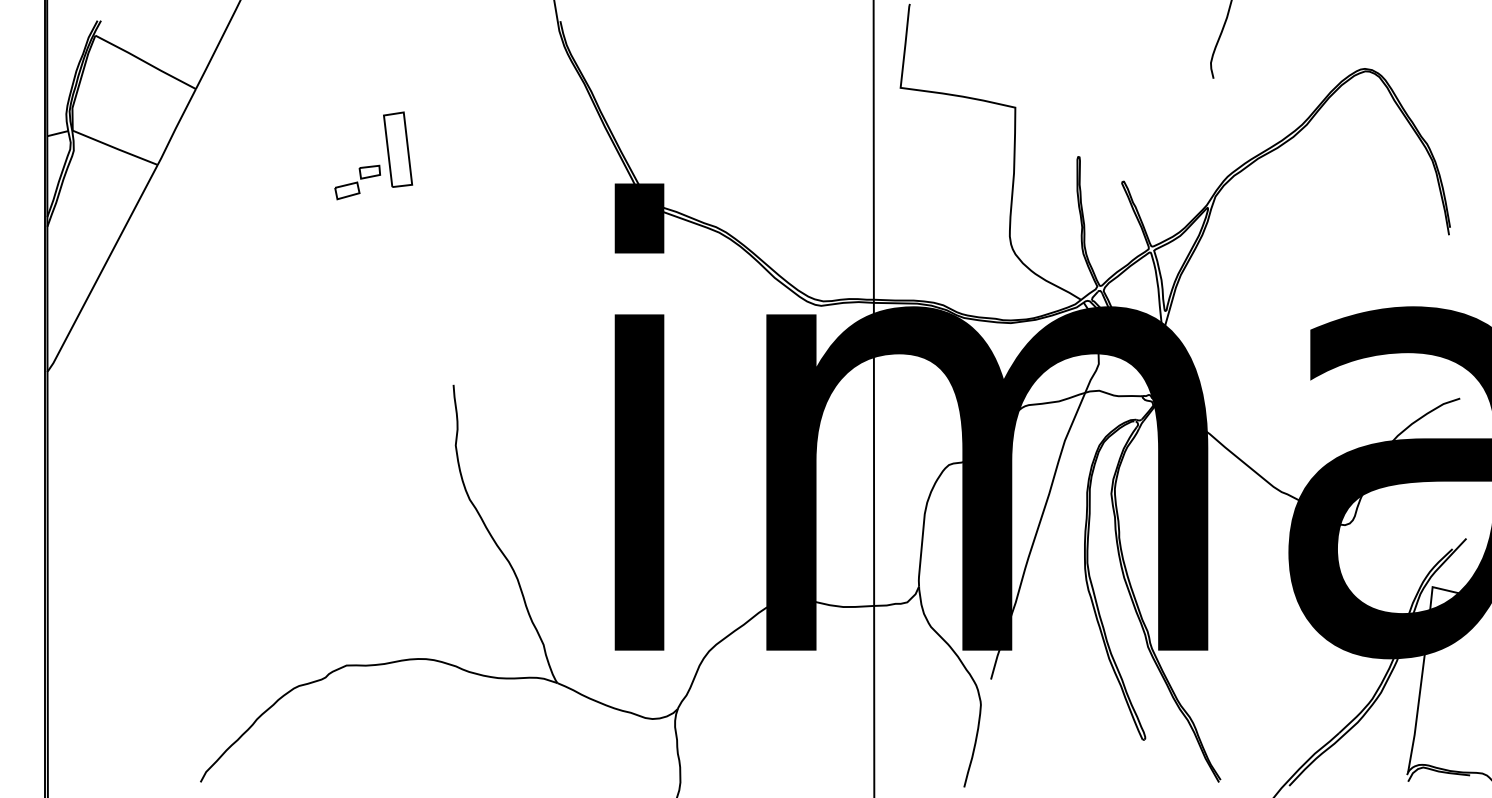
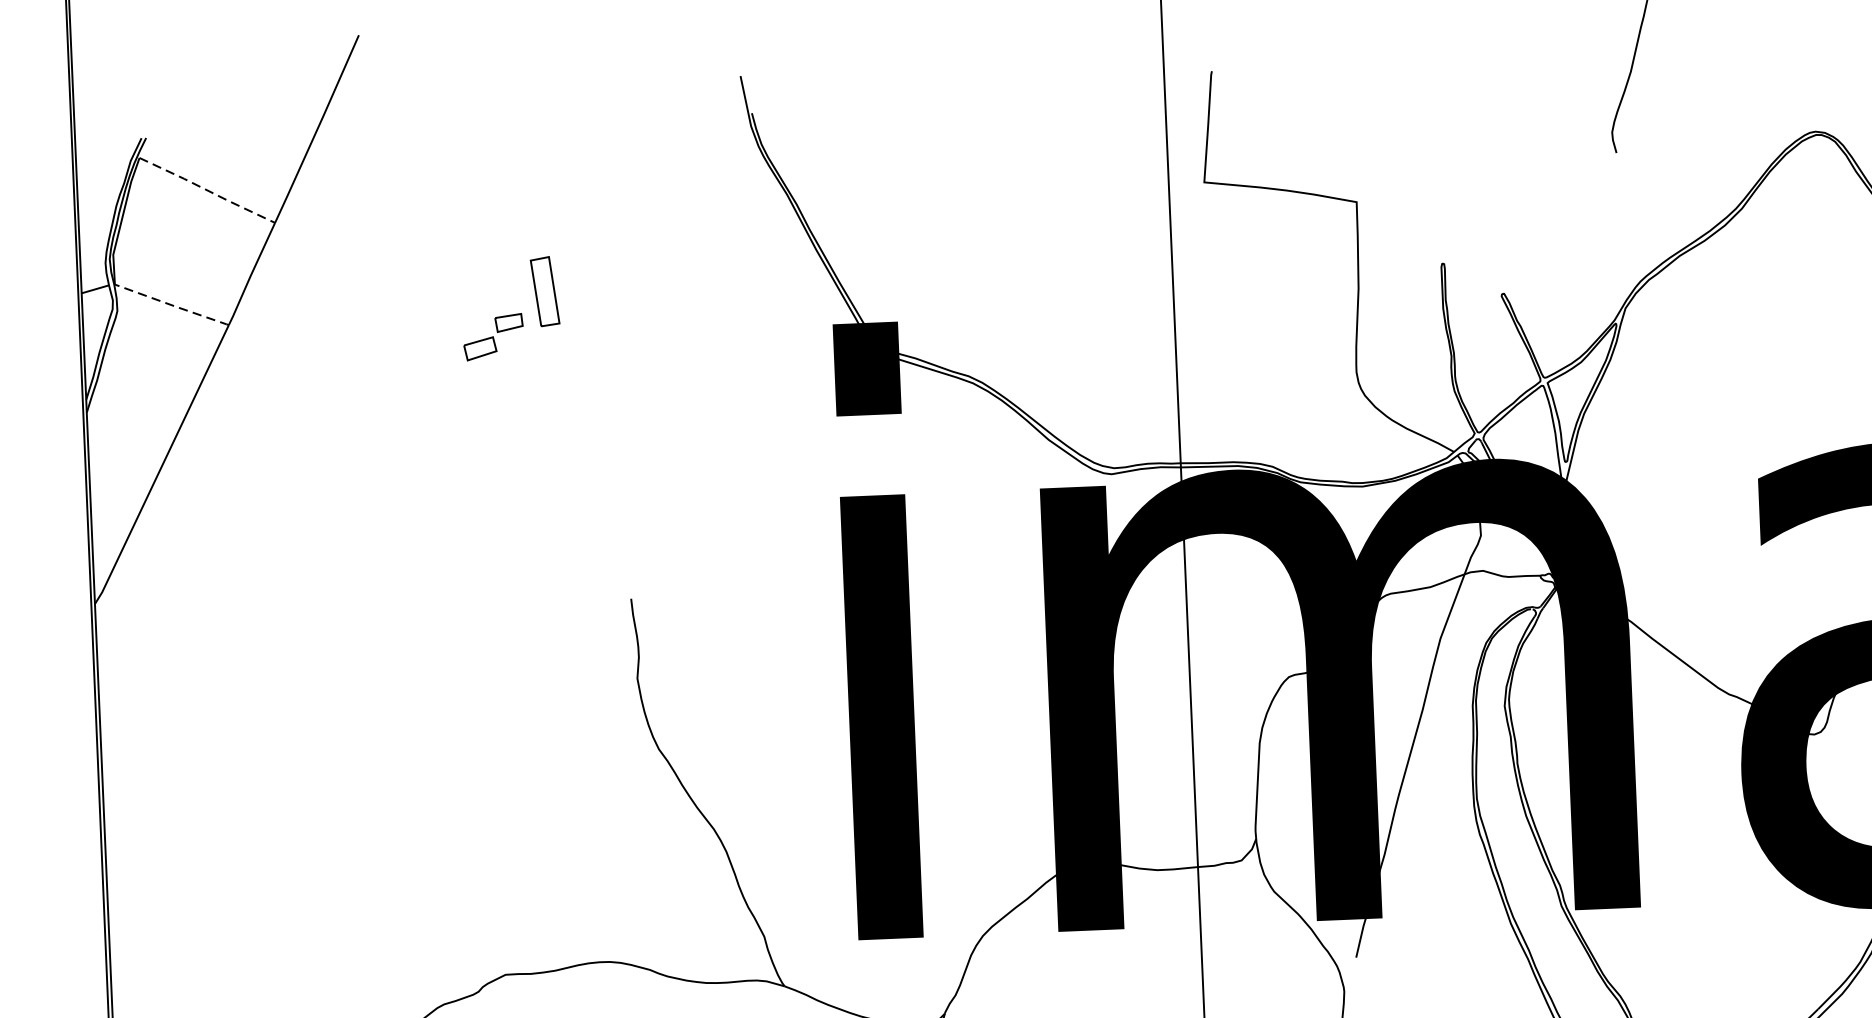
line: (145, 62) -> (207, 190), solid -> dashed
line: (115, 148) -> (172, 305), solid -> dashed
part: (398, 149) -> (545, 291), size x0.7

